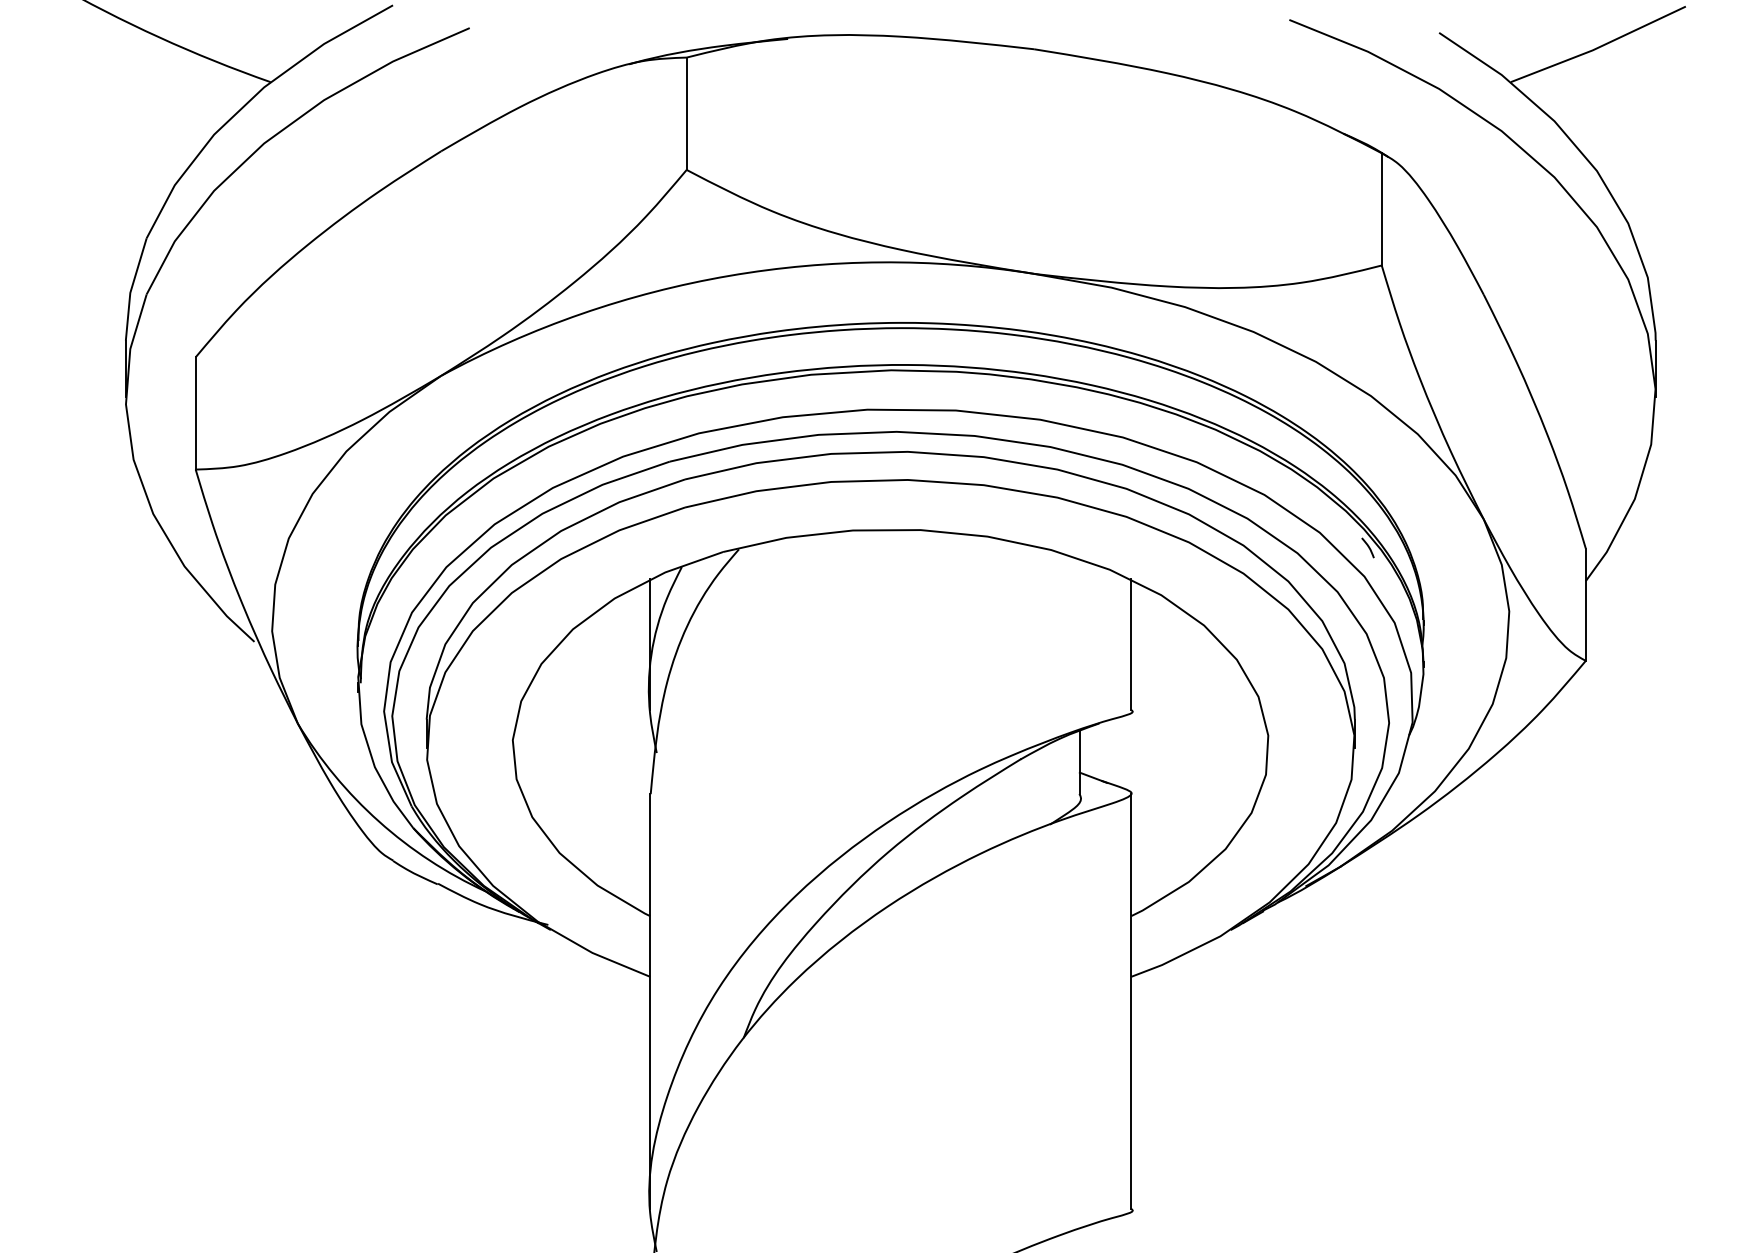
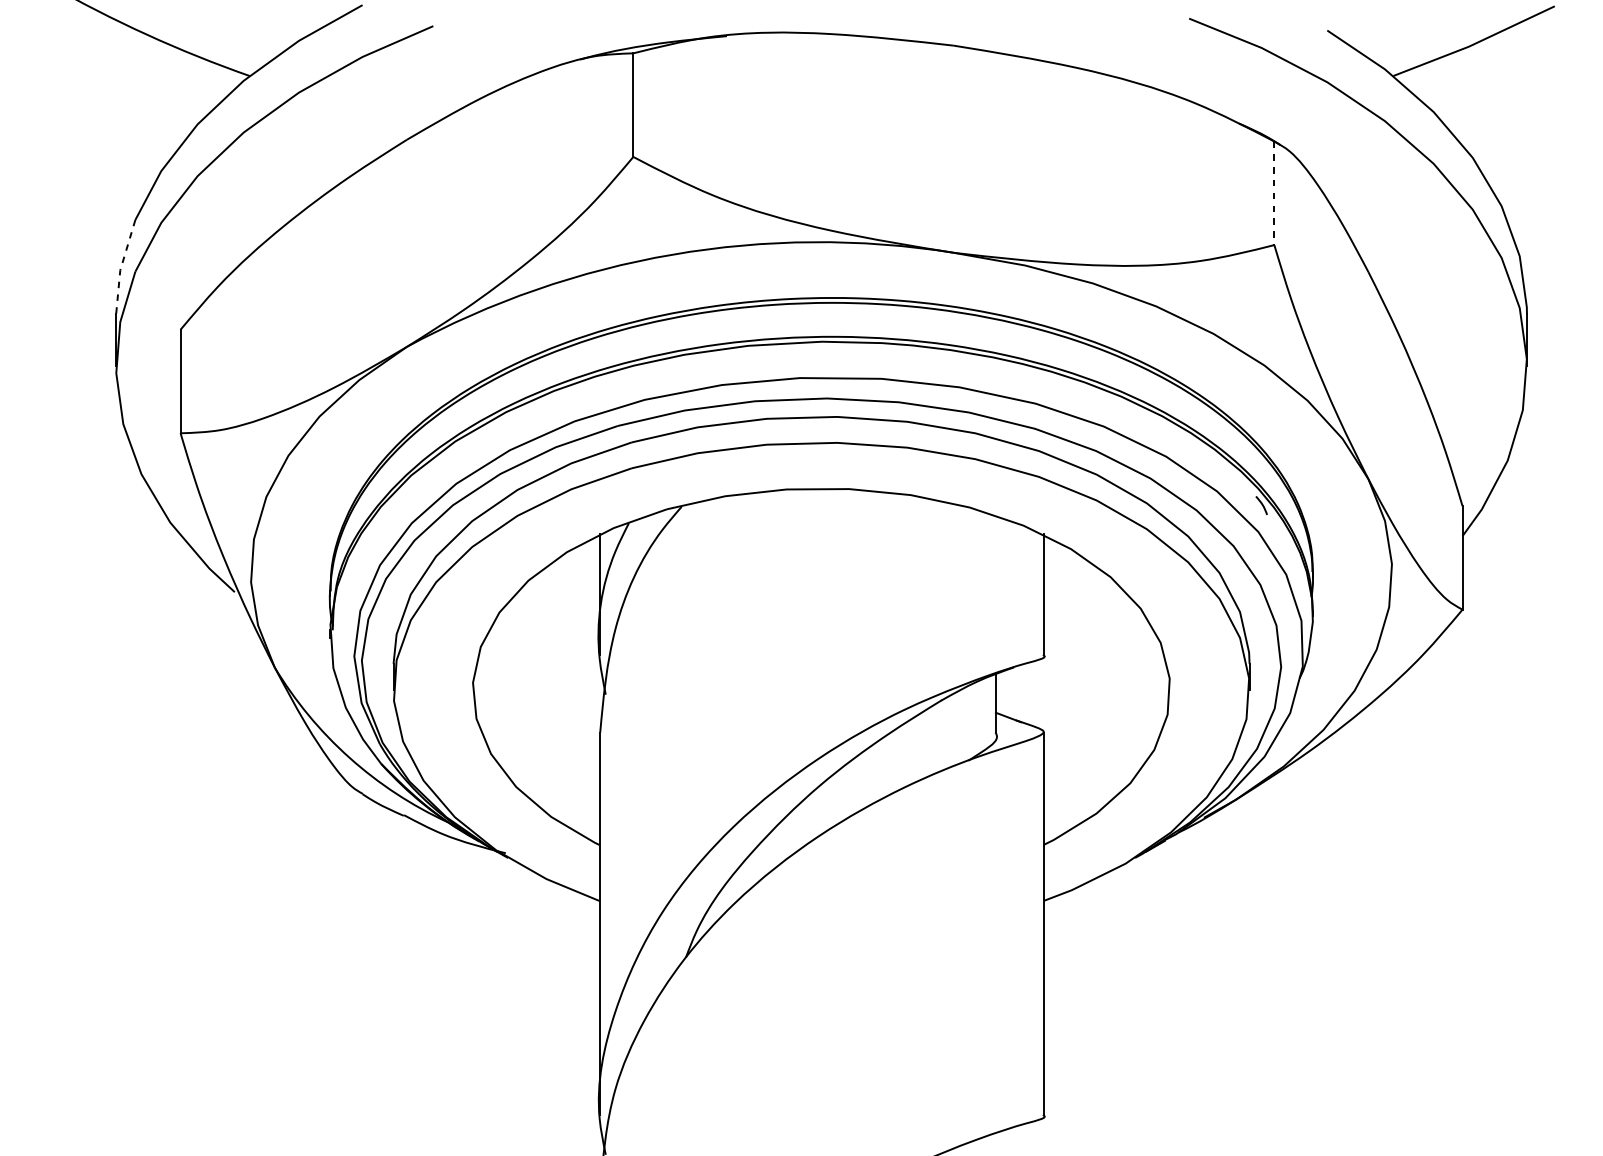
line: (1381, 209) -> (1274, 193), solid -> dashed
line: (131, 289) -> (121, 267), solid -> dashed

